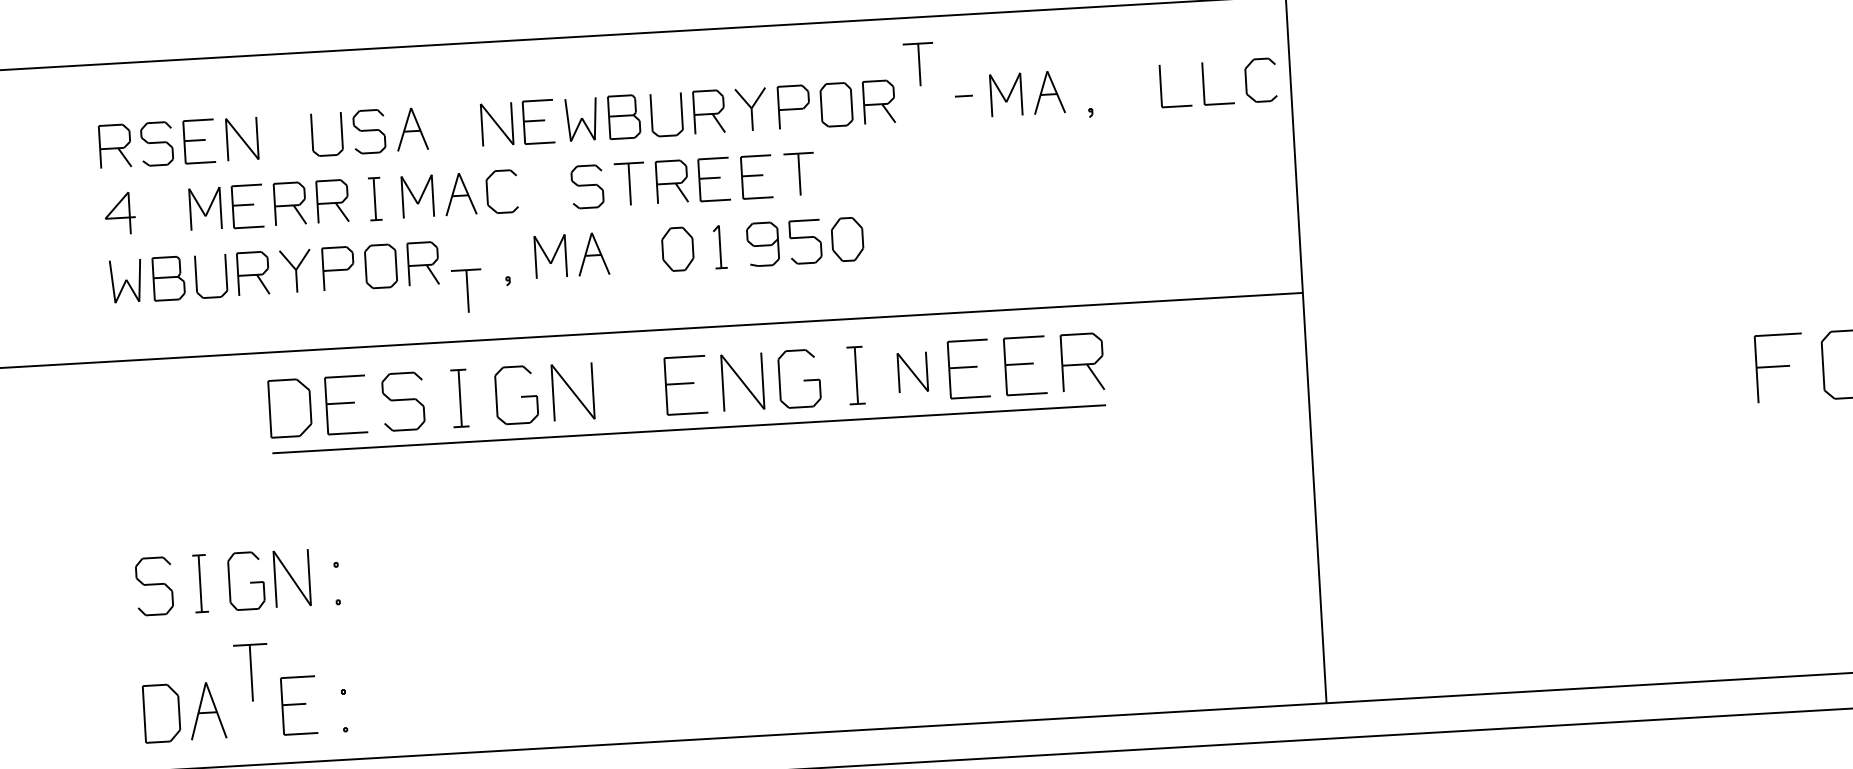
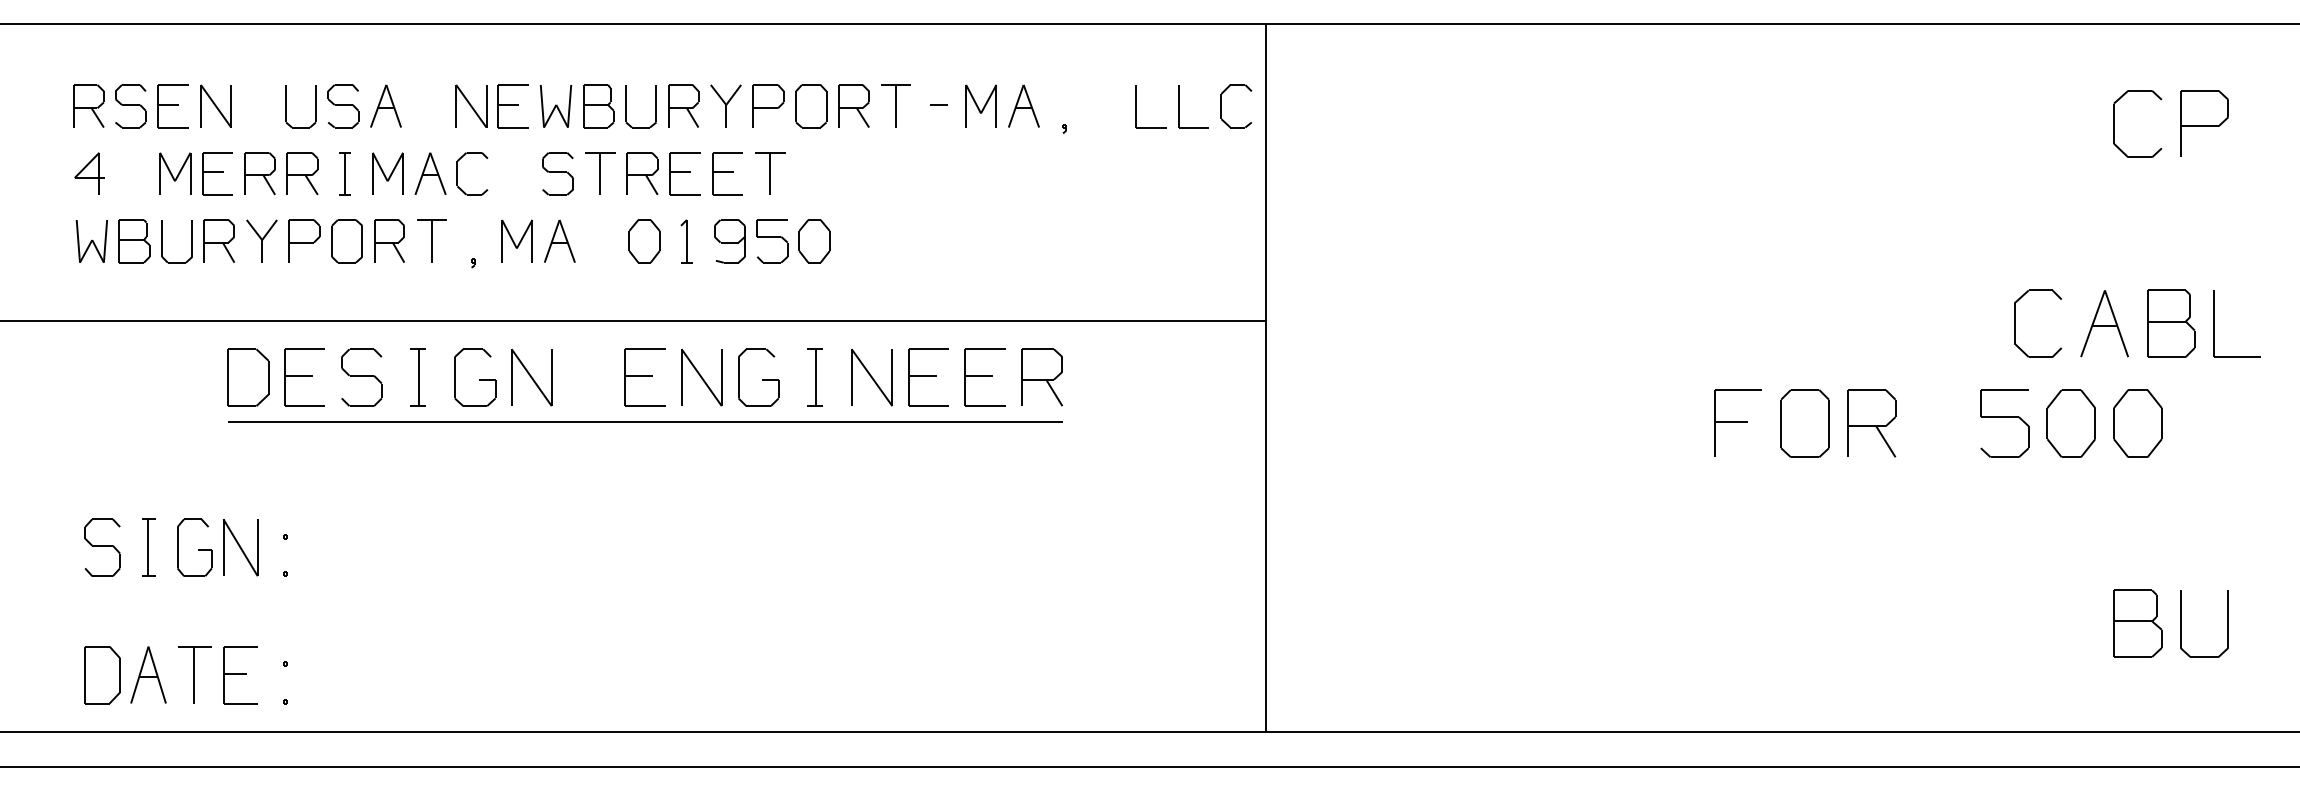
part: (918, 64) -> (895, 105), moved
part: (466, 290) -> (431, 240), moved
part: (912, 372) -> (871, 377), size x1.43
part: (251, 672) -> (194, 674), moved

